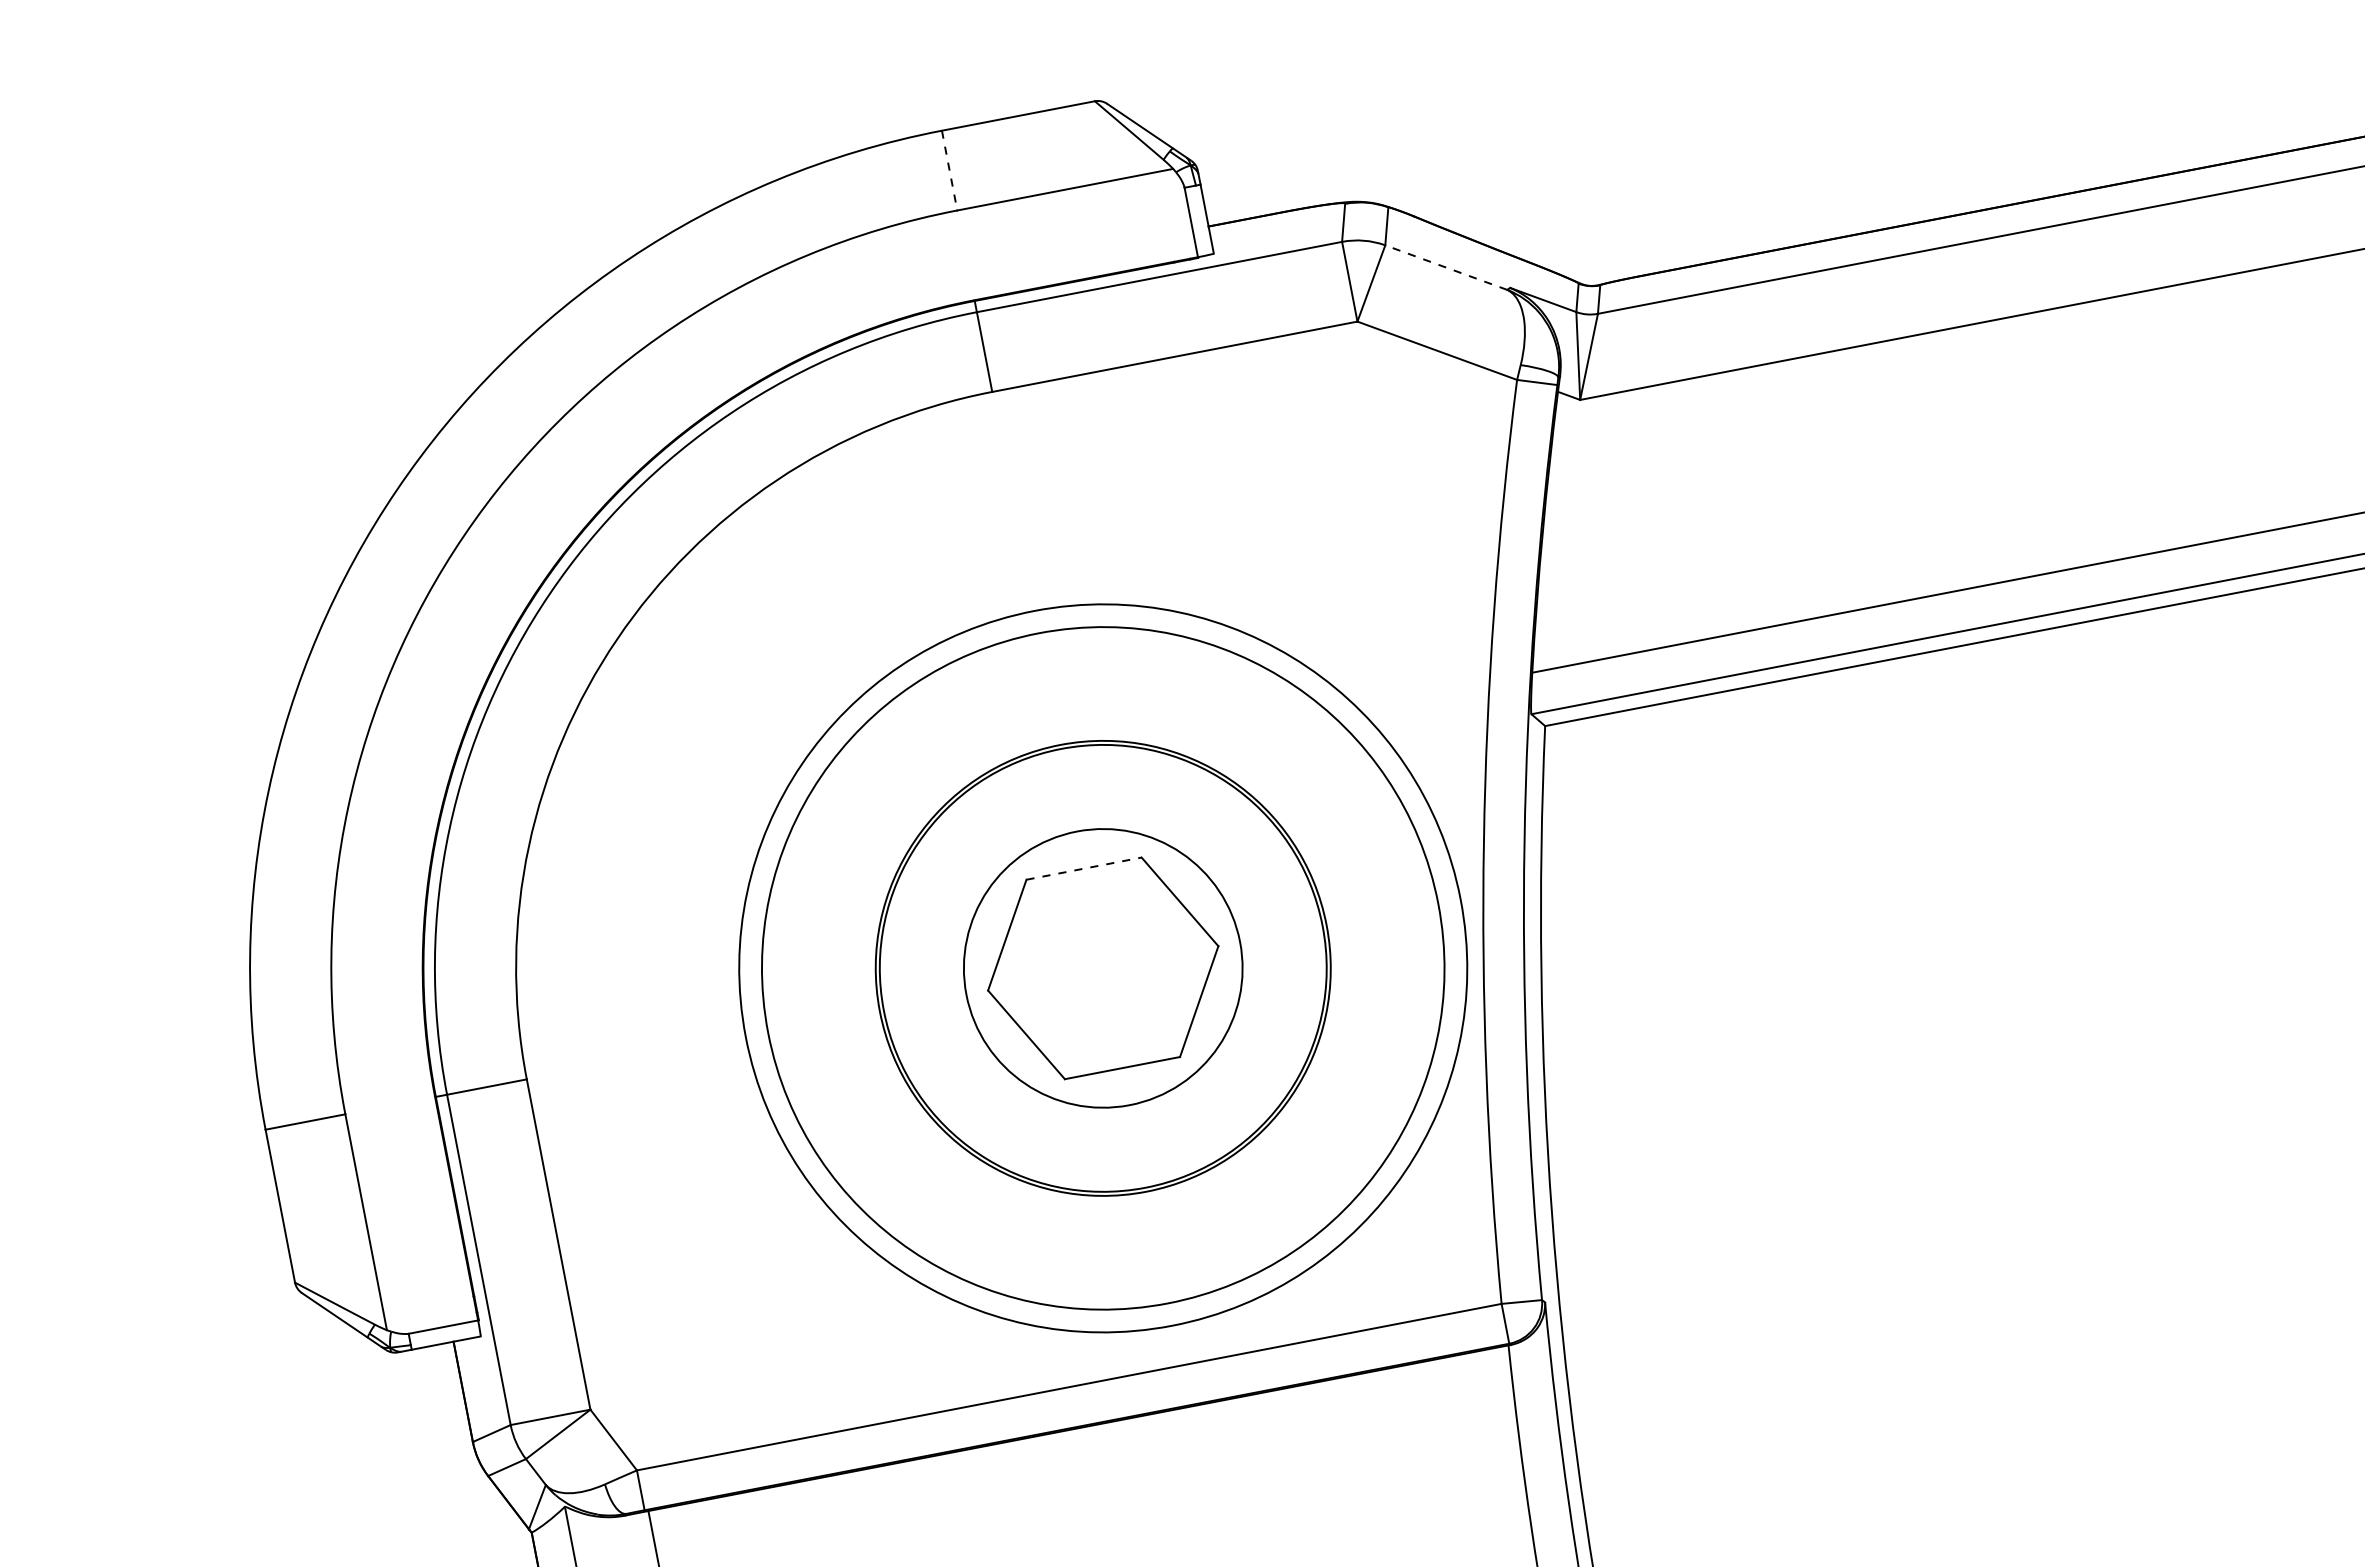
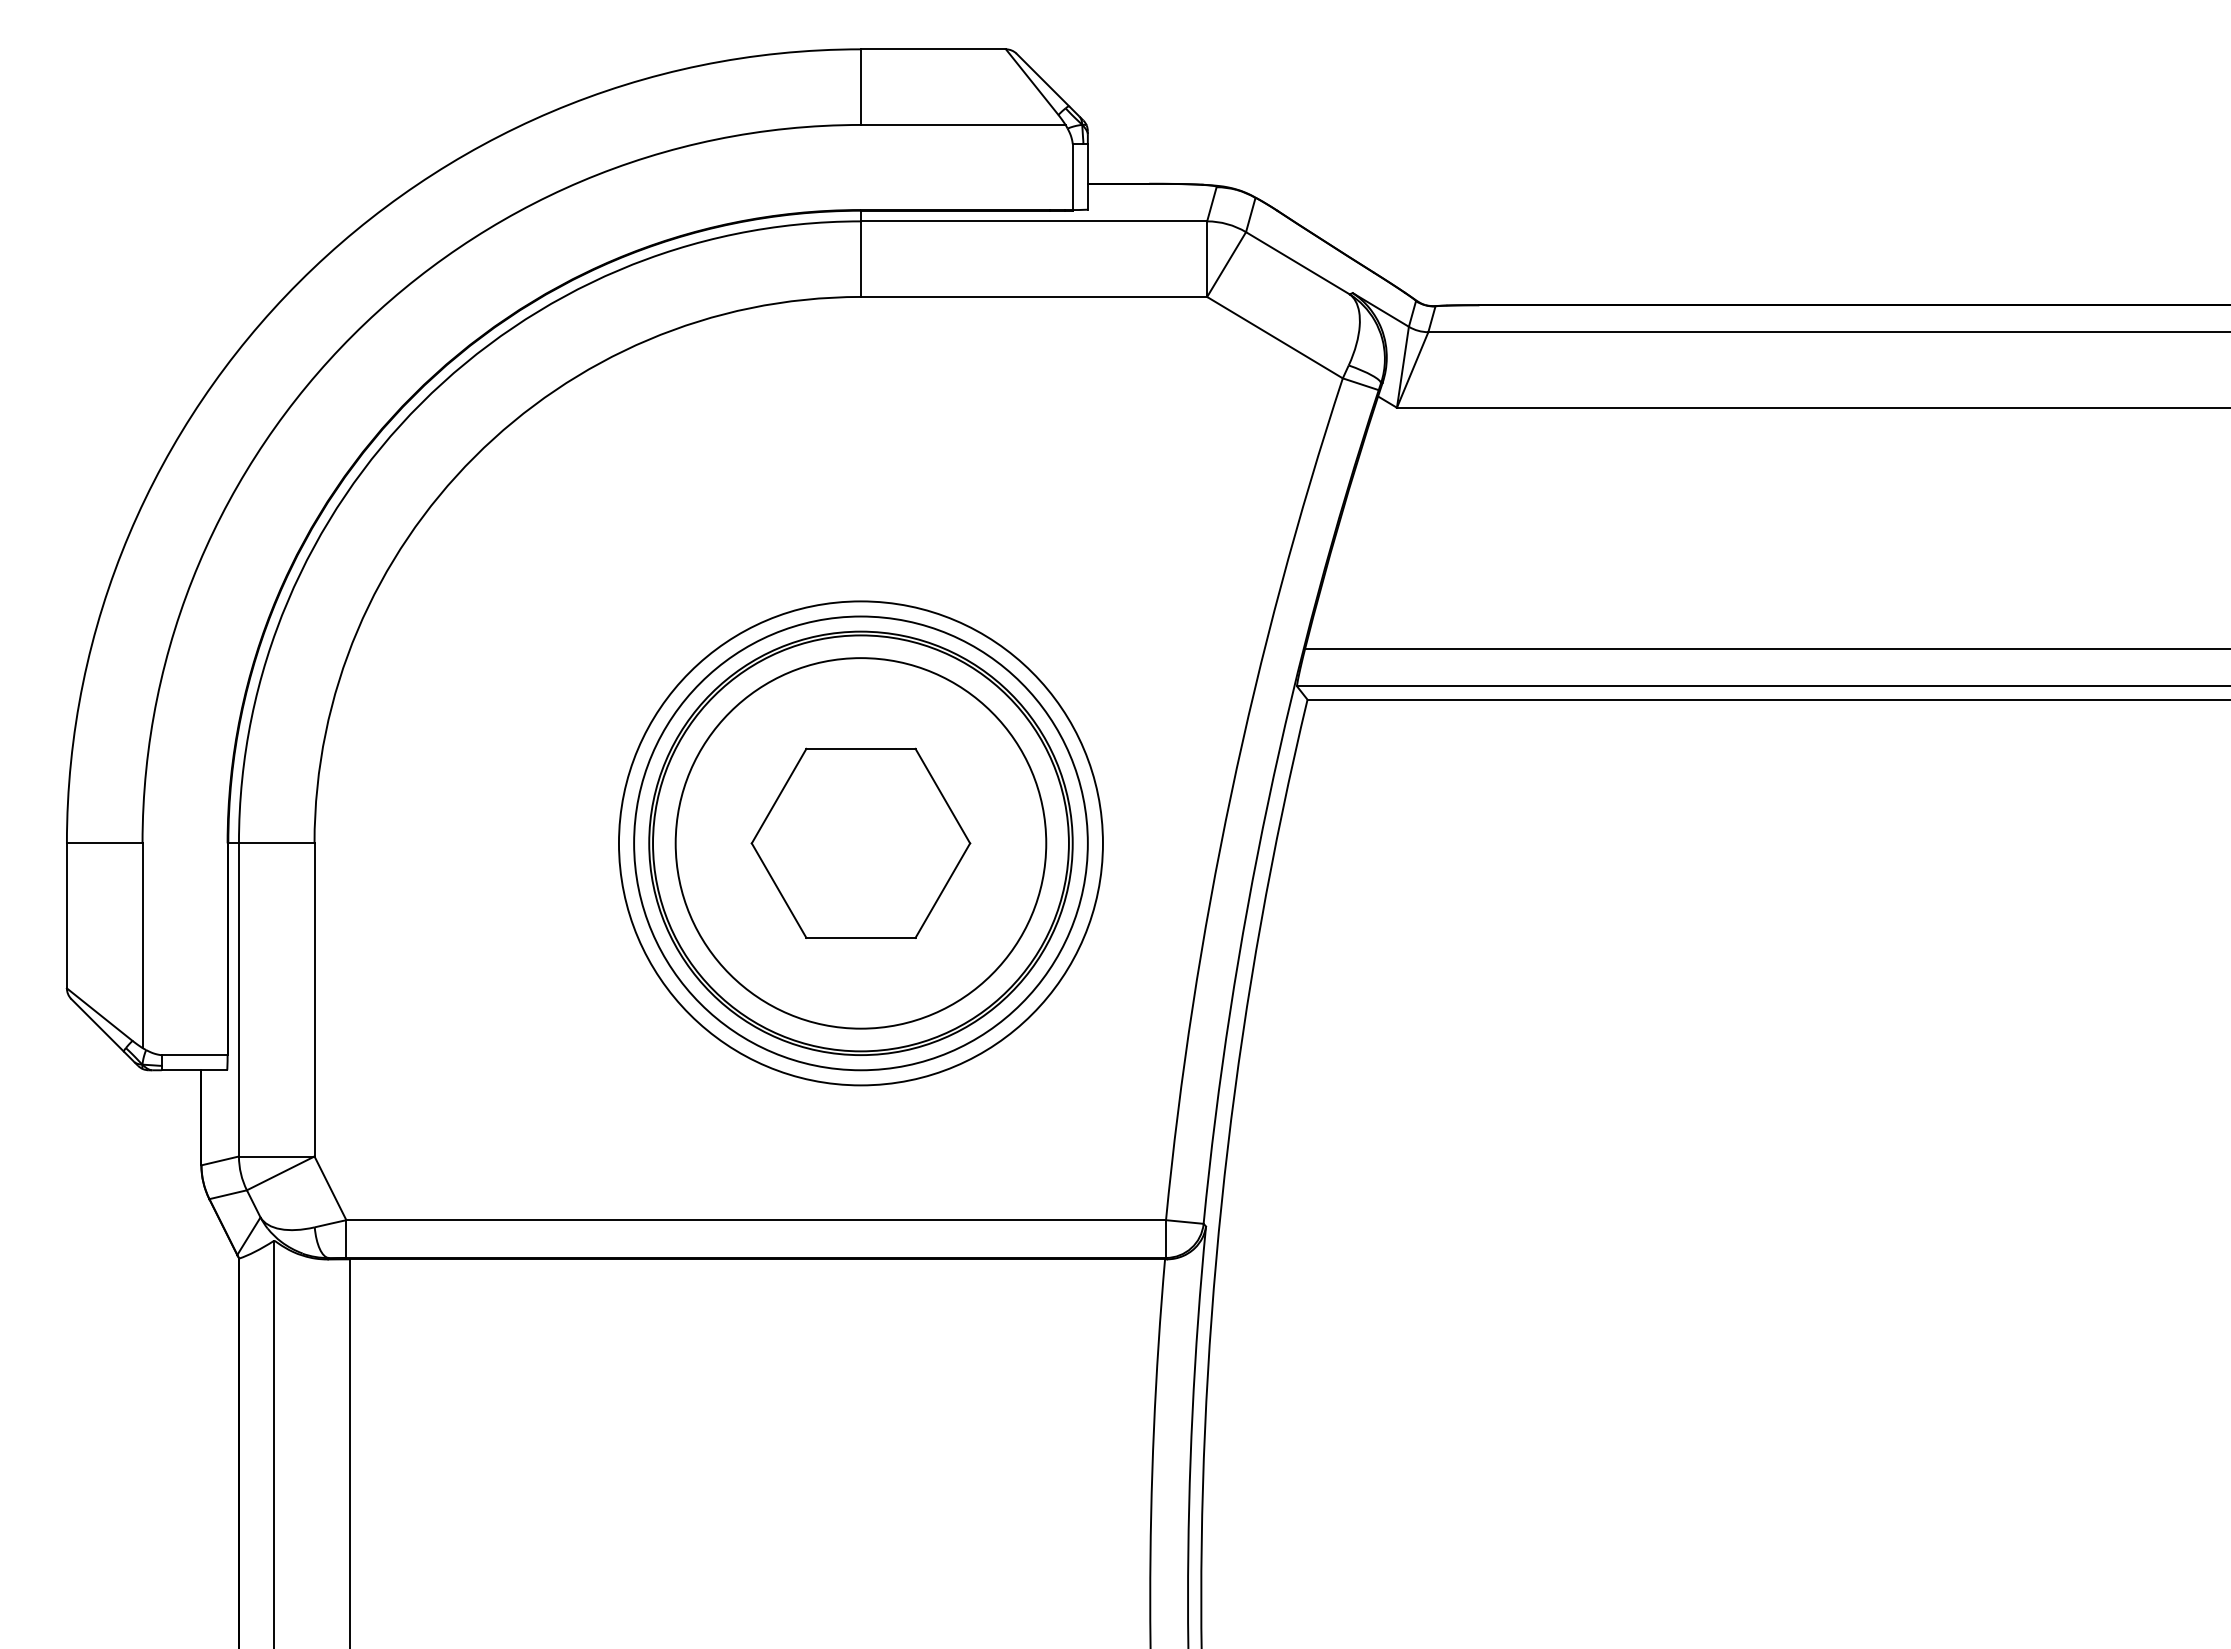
line: (949, 171) -> (860, 87), dashed -> solid
line: (1445, 266) -> (1297, 262), dashed -> solid
line: (1083, 868) -> (860, 748), dashed -> solid
circle: (1102, 968) -> (860, 843), size x0.71
circle: (1102, 968) -> (860, 843), size x0.71
circle: (1102, 968) -> (860, 843), size x1.43

